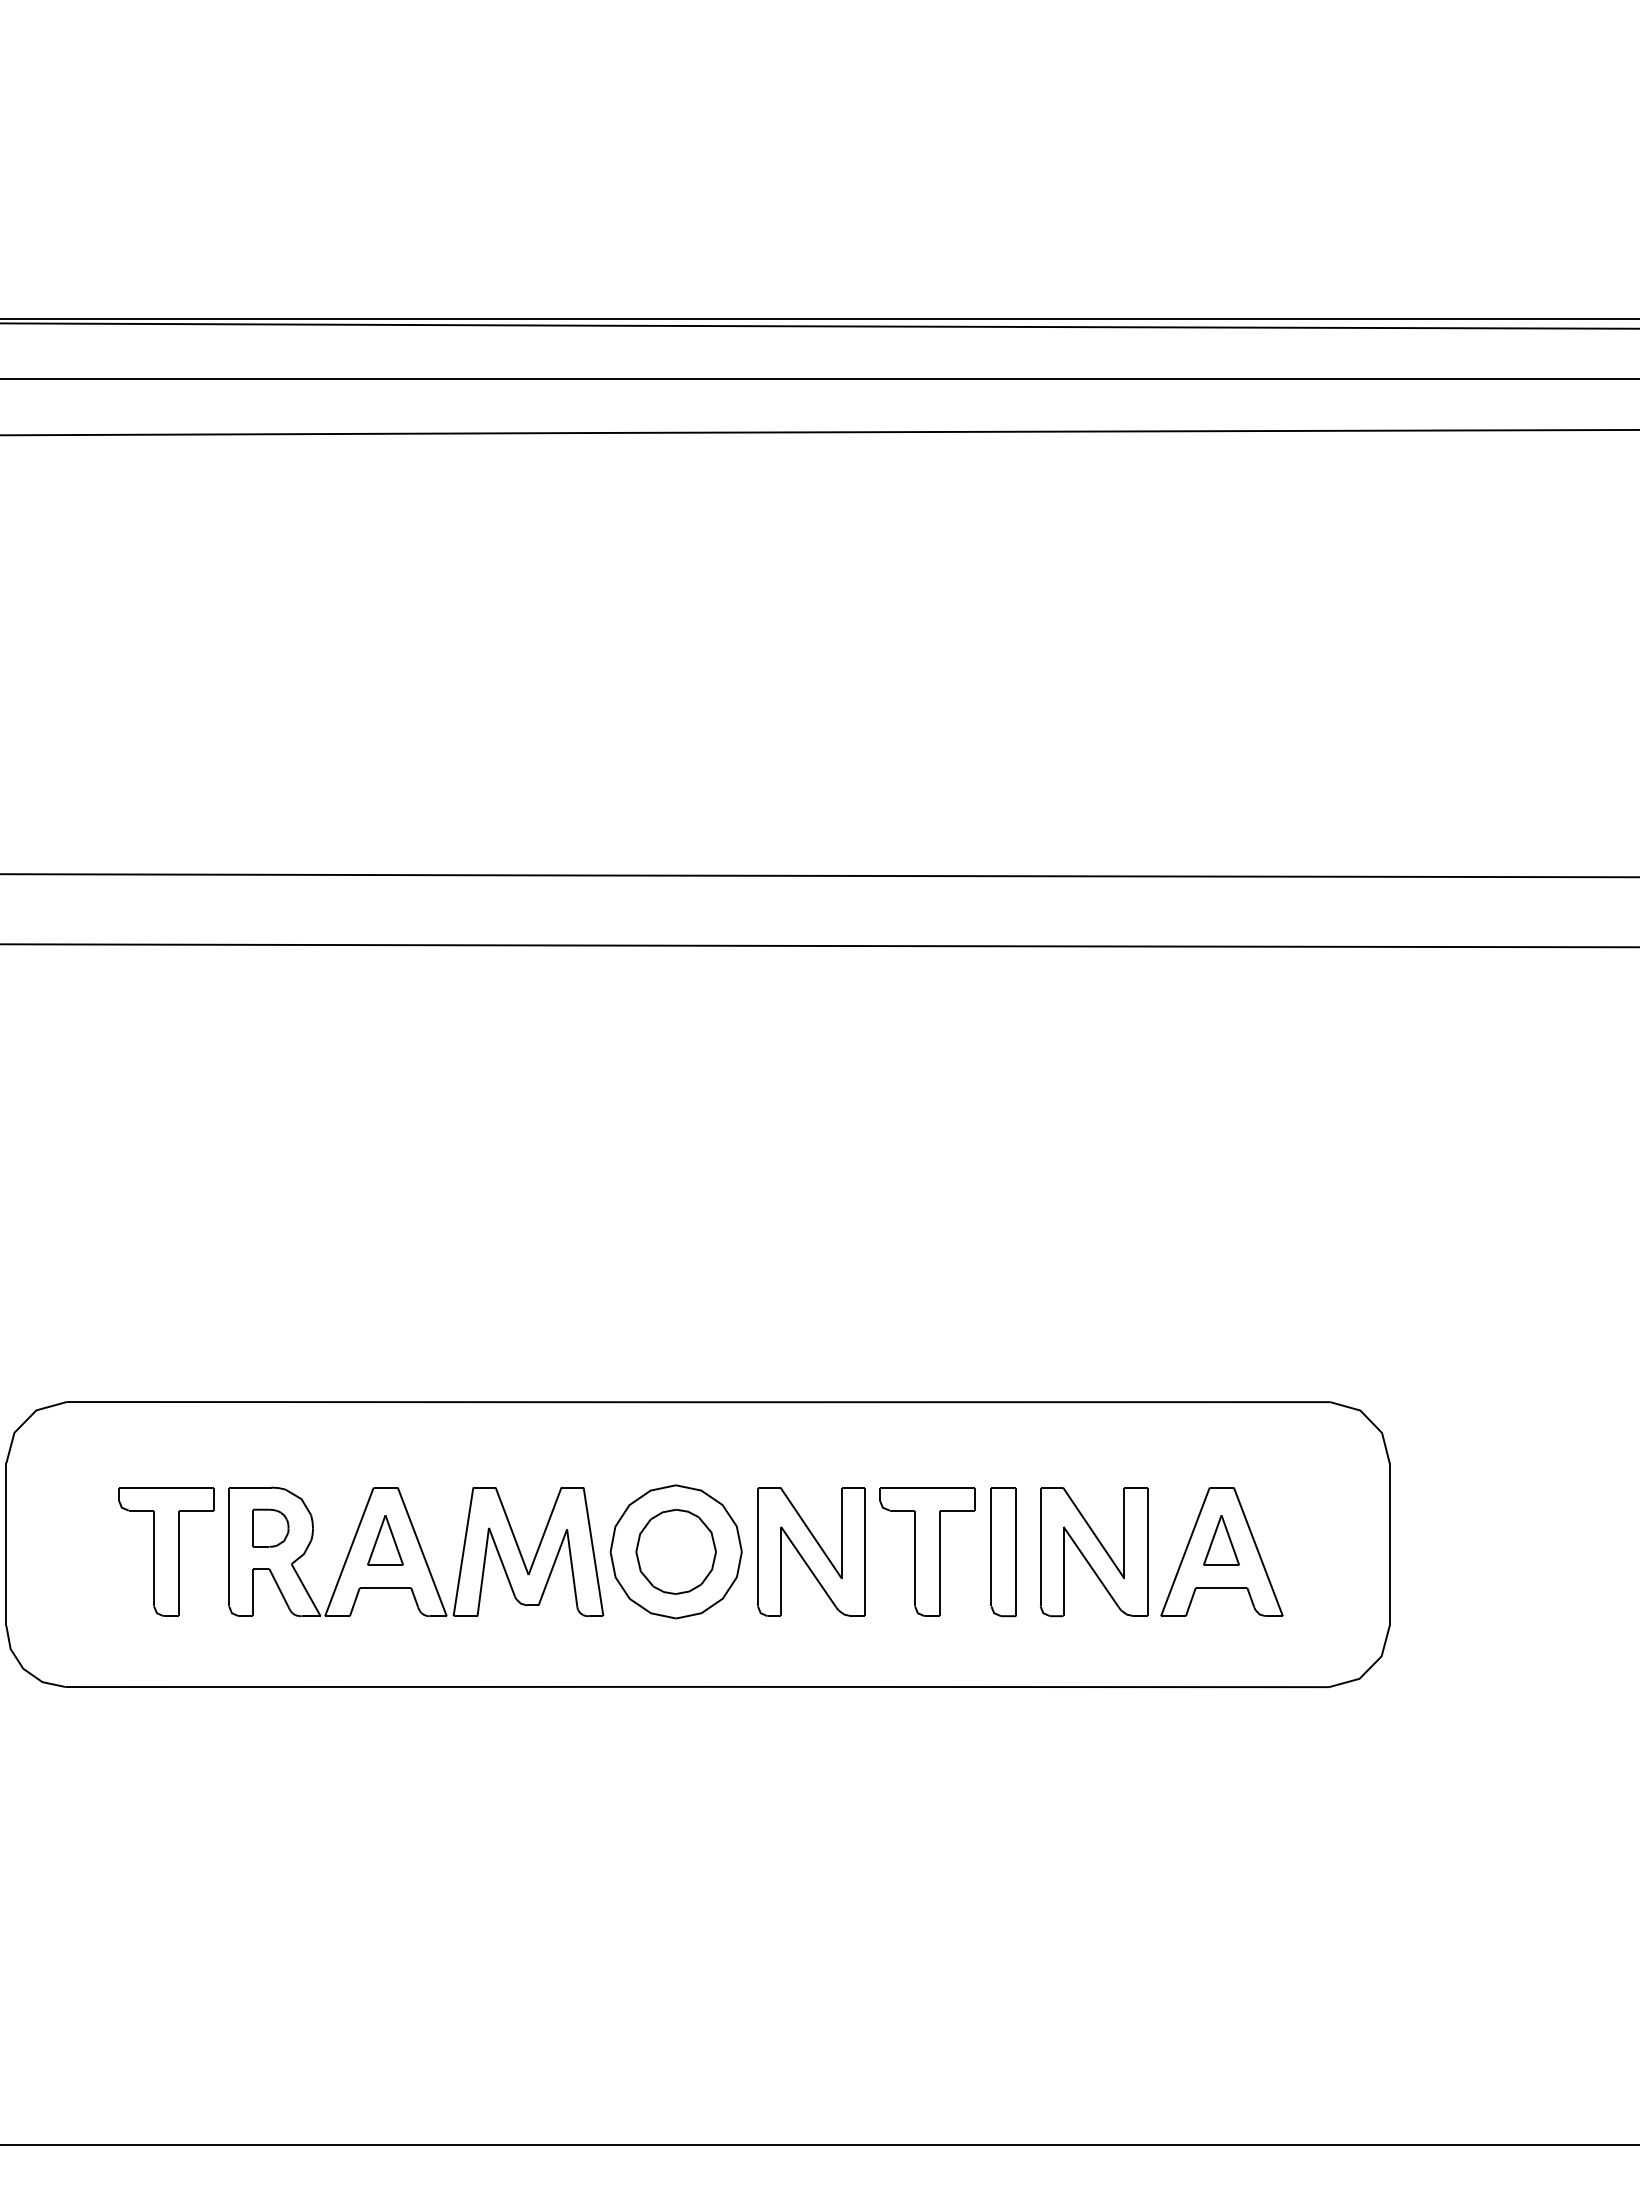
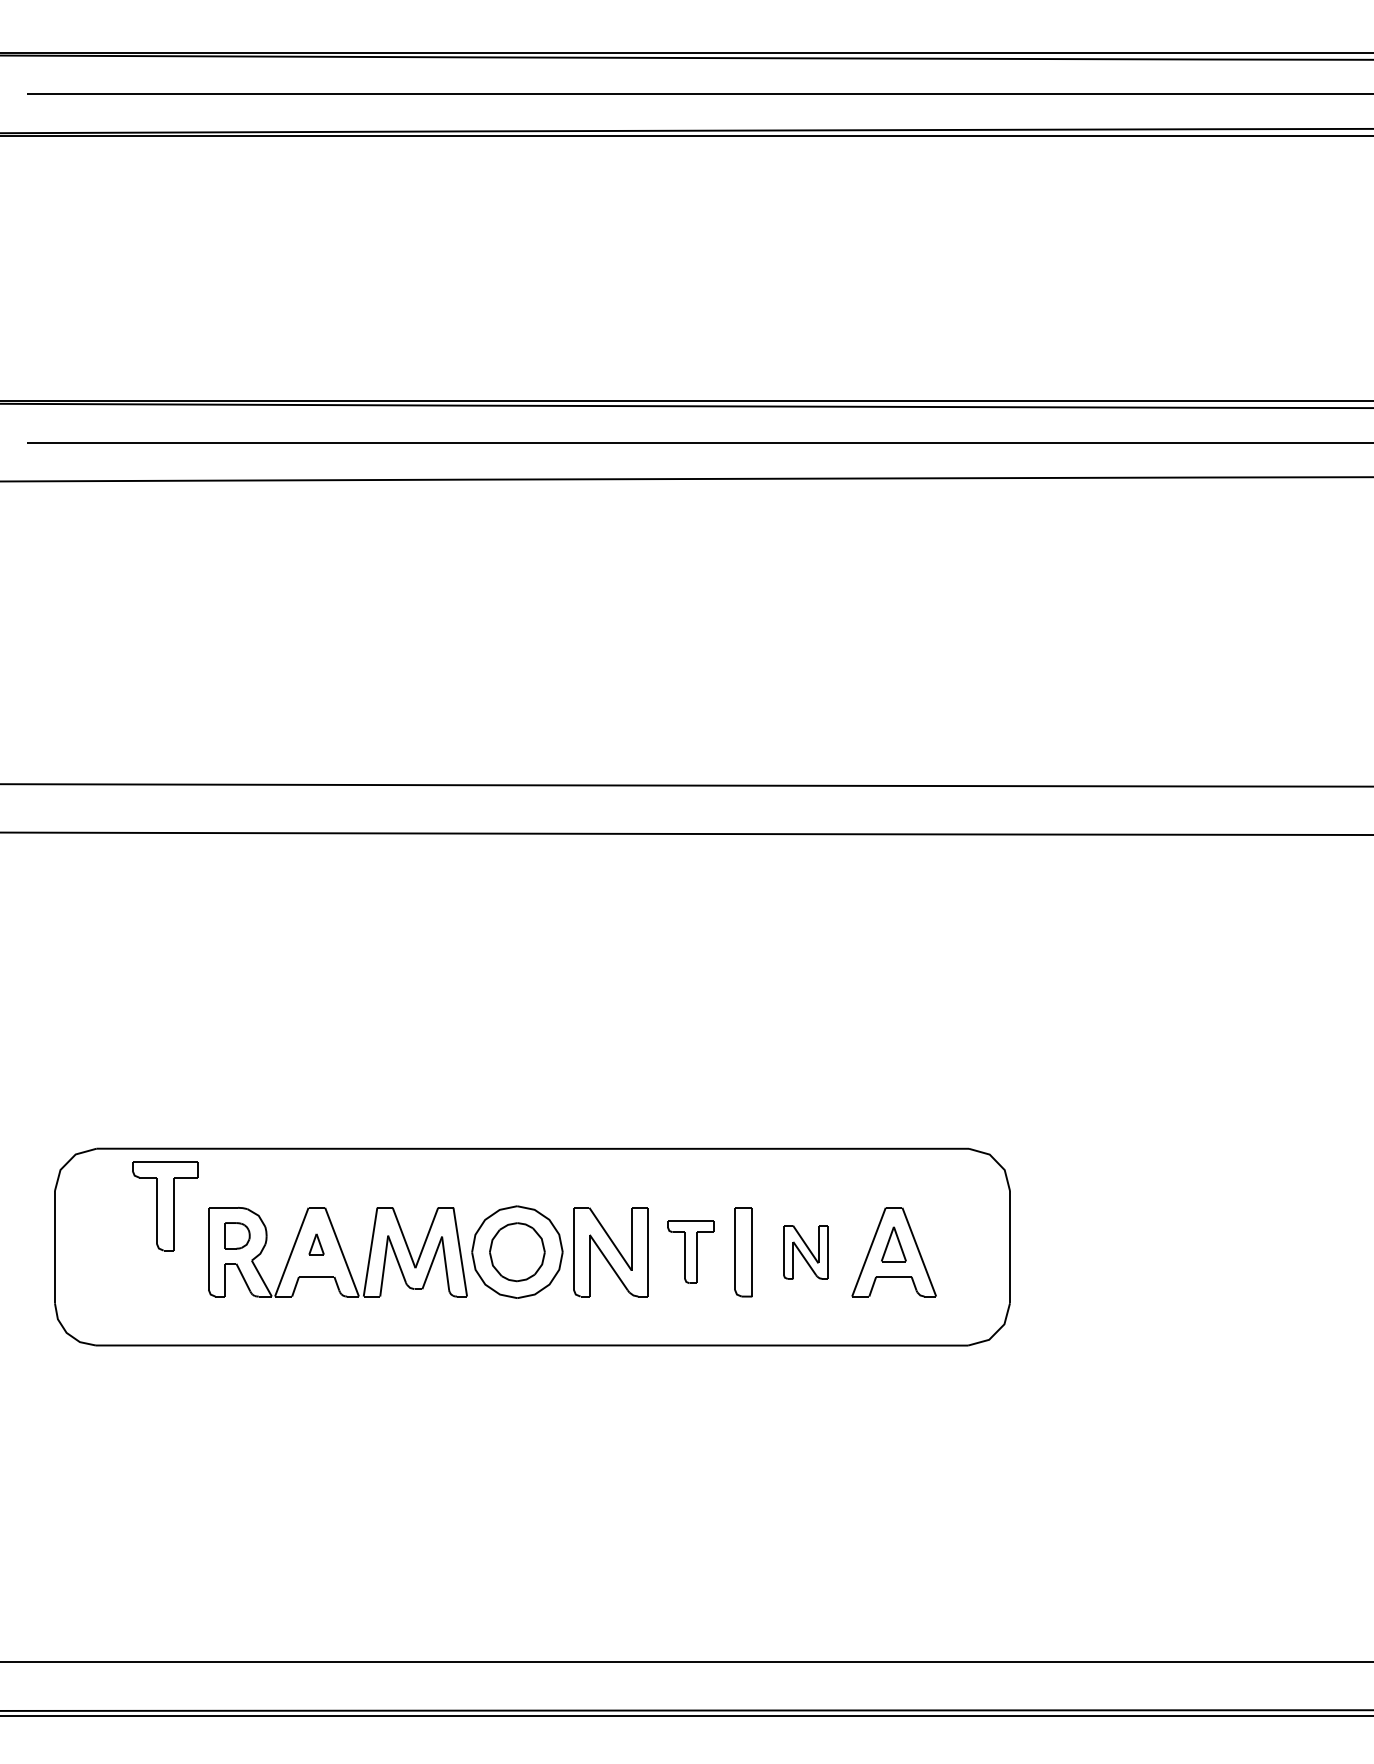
part: (385, 1540) -> (316, 1244), size x0.6
part: (166, 1552) -> (165, 1206), moved
part: (926, 1552) -> (690, 1252), size x0.7
part: (1093, 1552) -> (805, 1252), size x0.6

